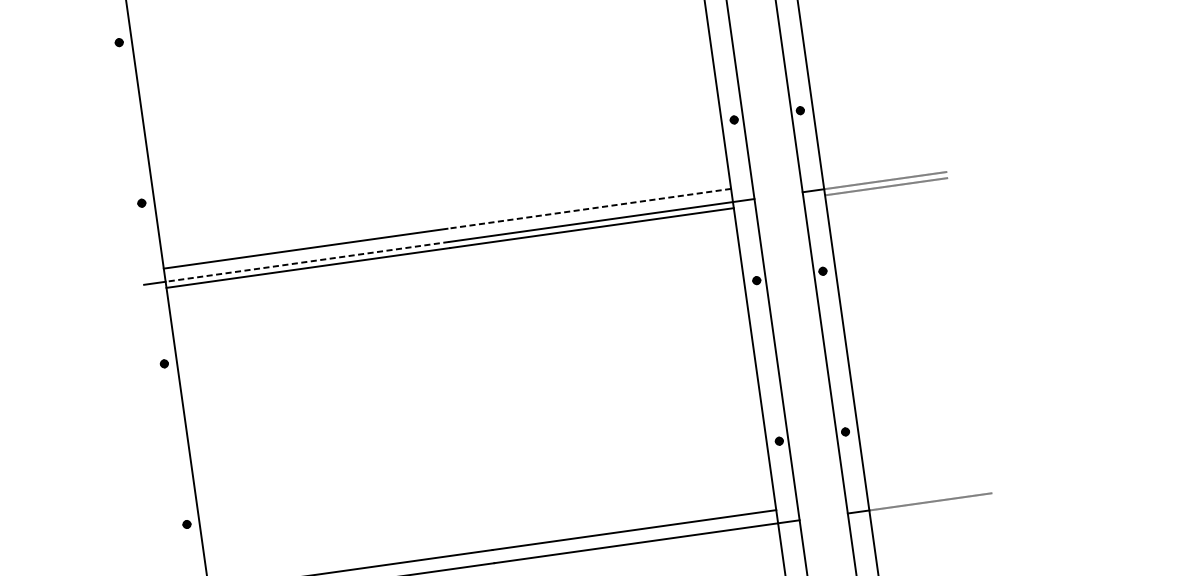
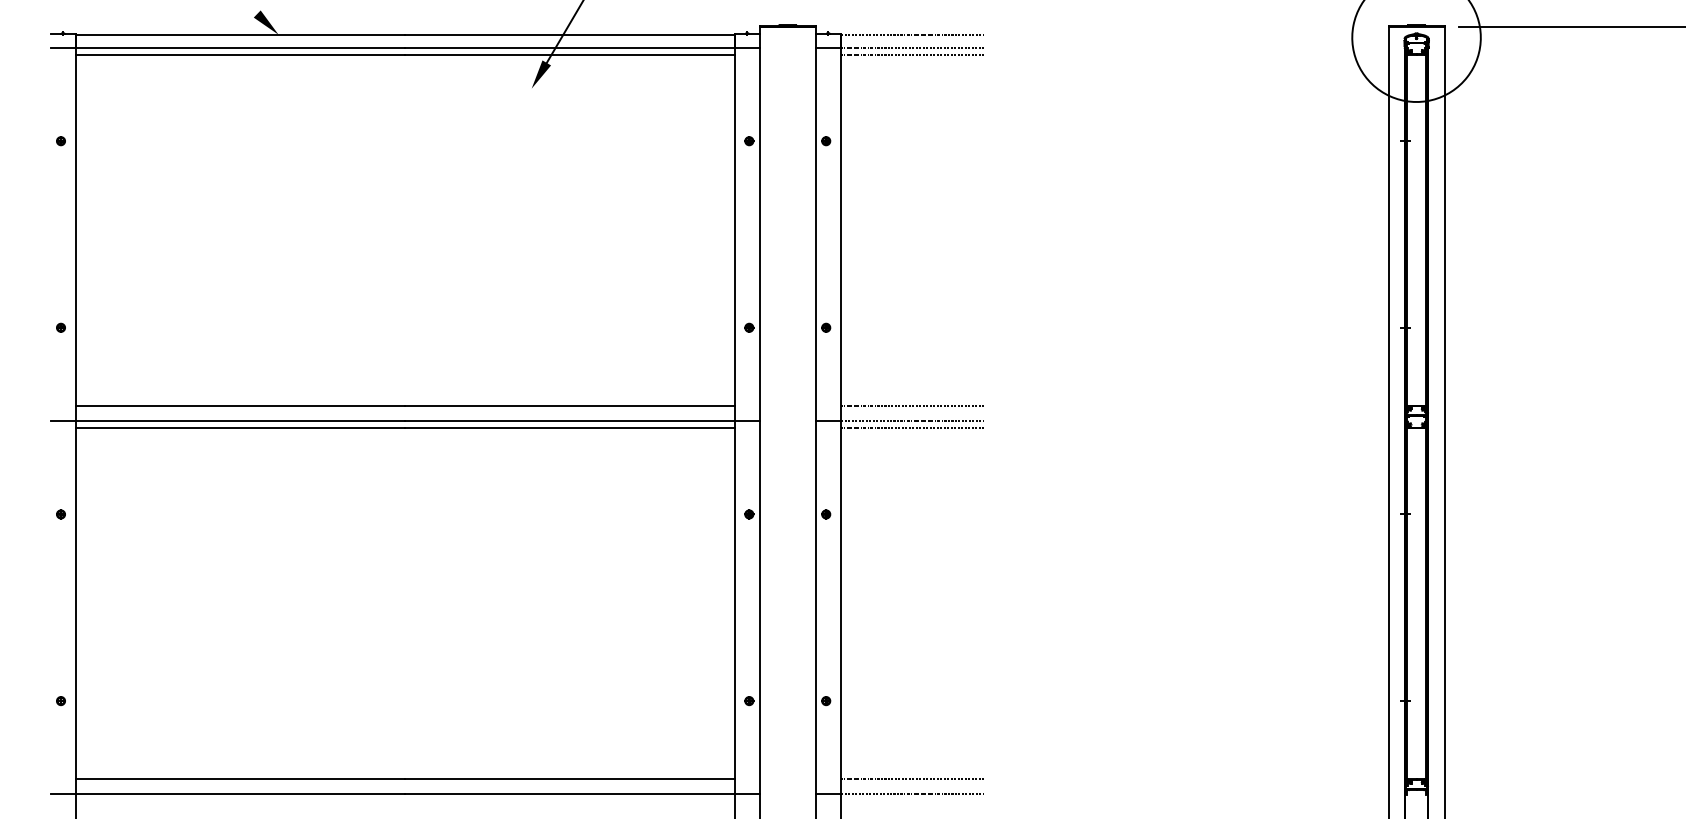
line: (883, 167) -> (911, 405), added
line: (588, 208) -> (569, 405), dashed -> solid
line: (307, 262) -> (240, 421), dashed -> solid
line: (928, 489) -> (911, 779), added

